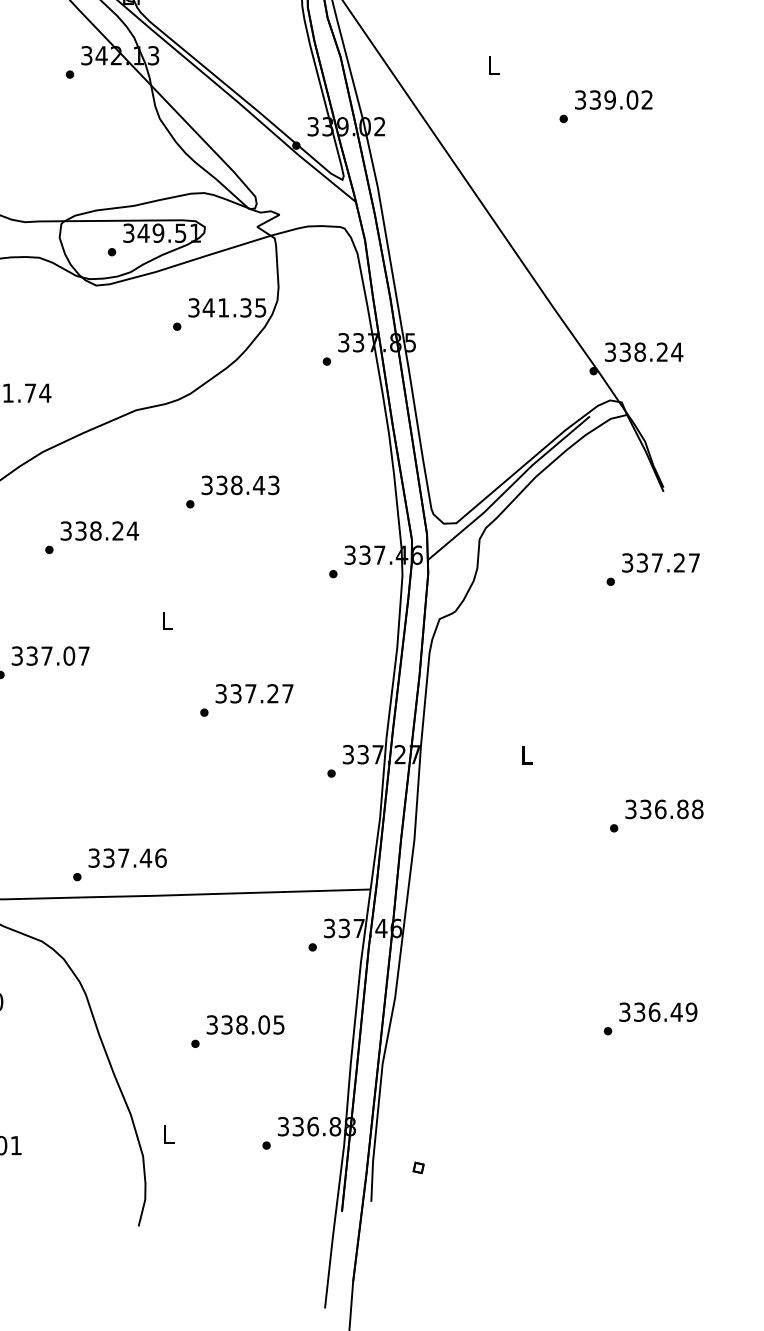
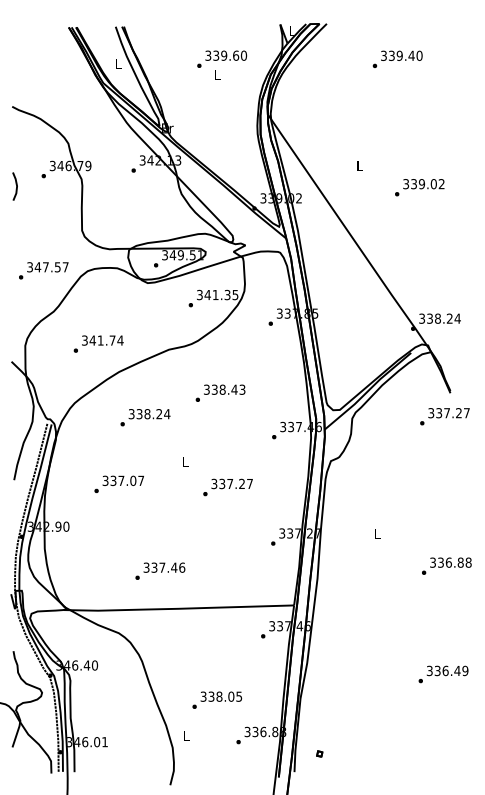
text: (652, 569) -> (444, 416), moved
text: (245, 700) -> (227, 487), moved
text: (120, 863) -> (160, 570), moved
text: (238, 1030) -> (217, 699), moved

